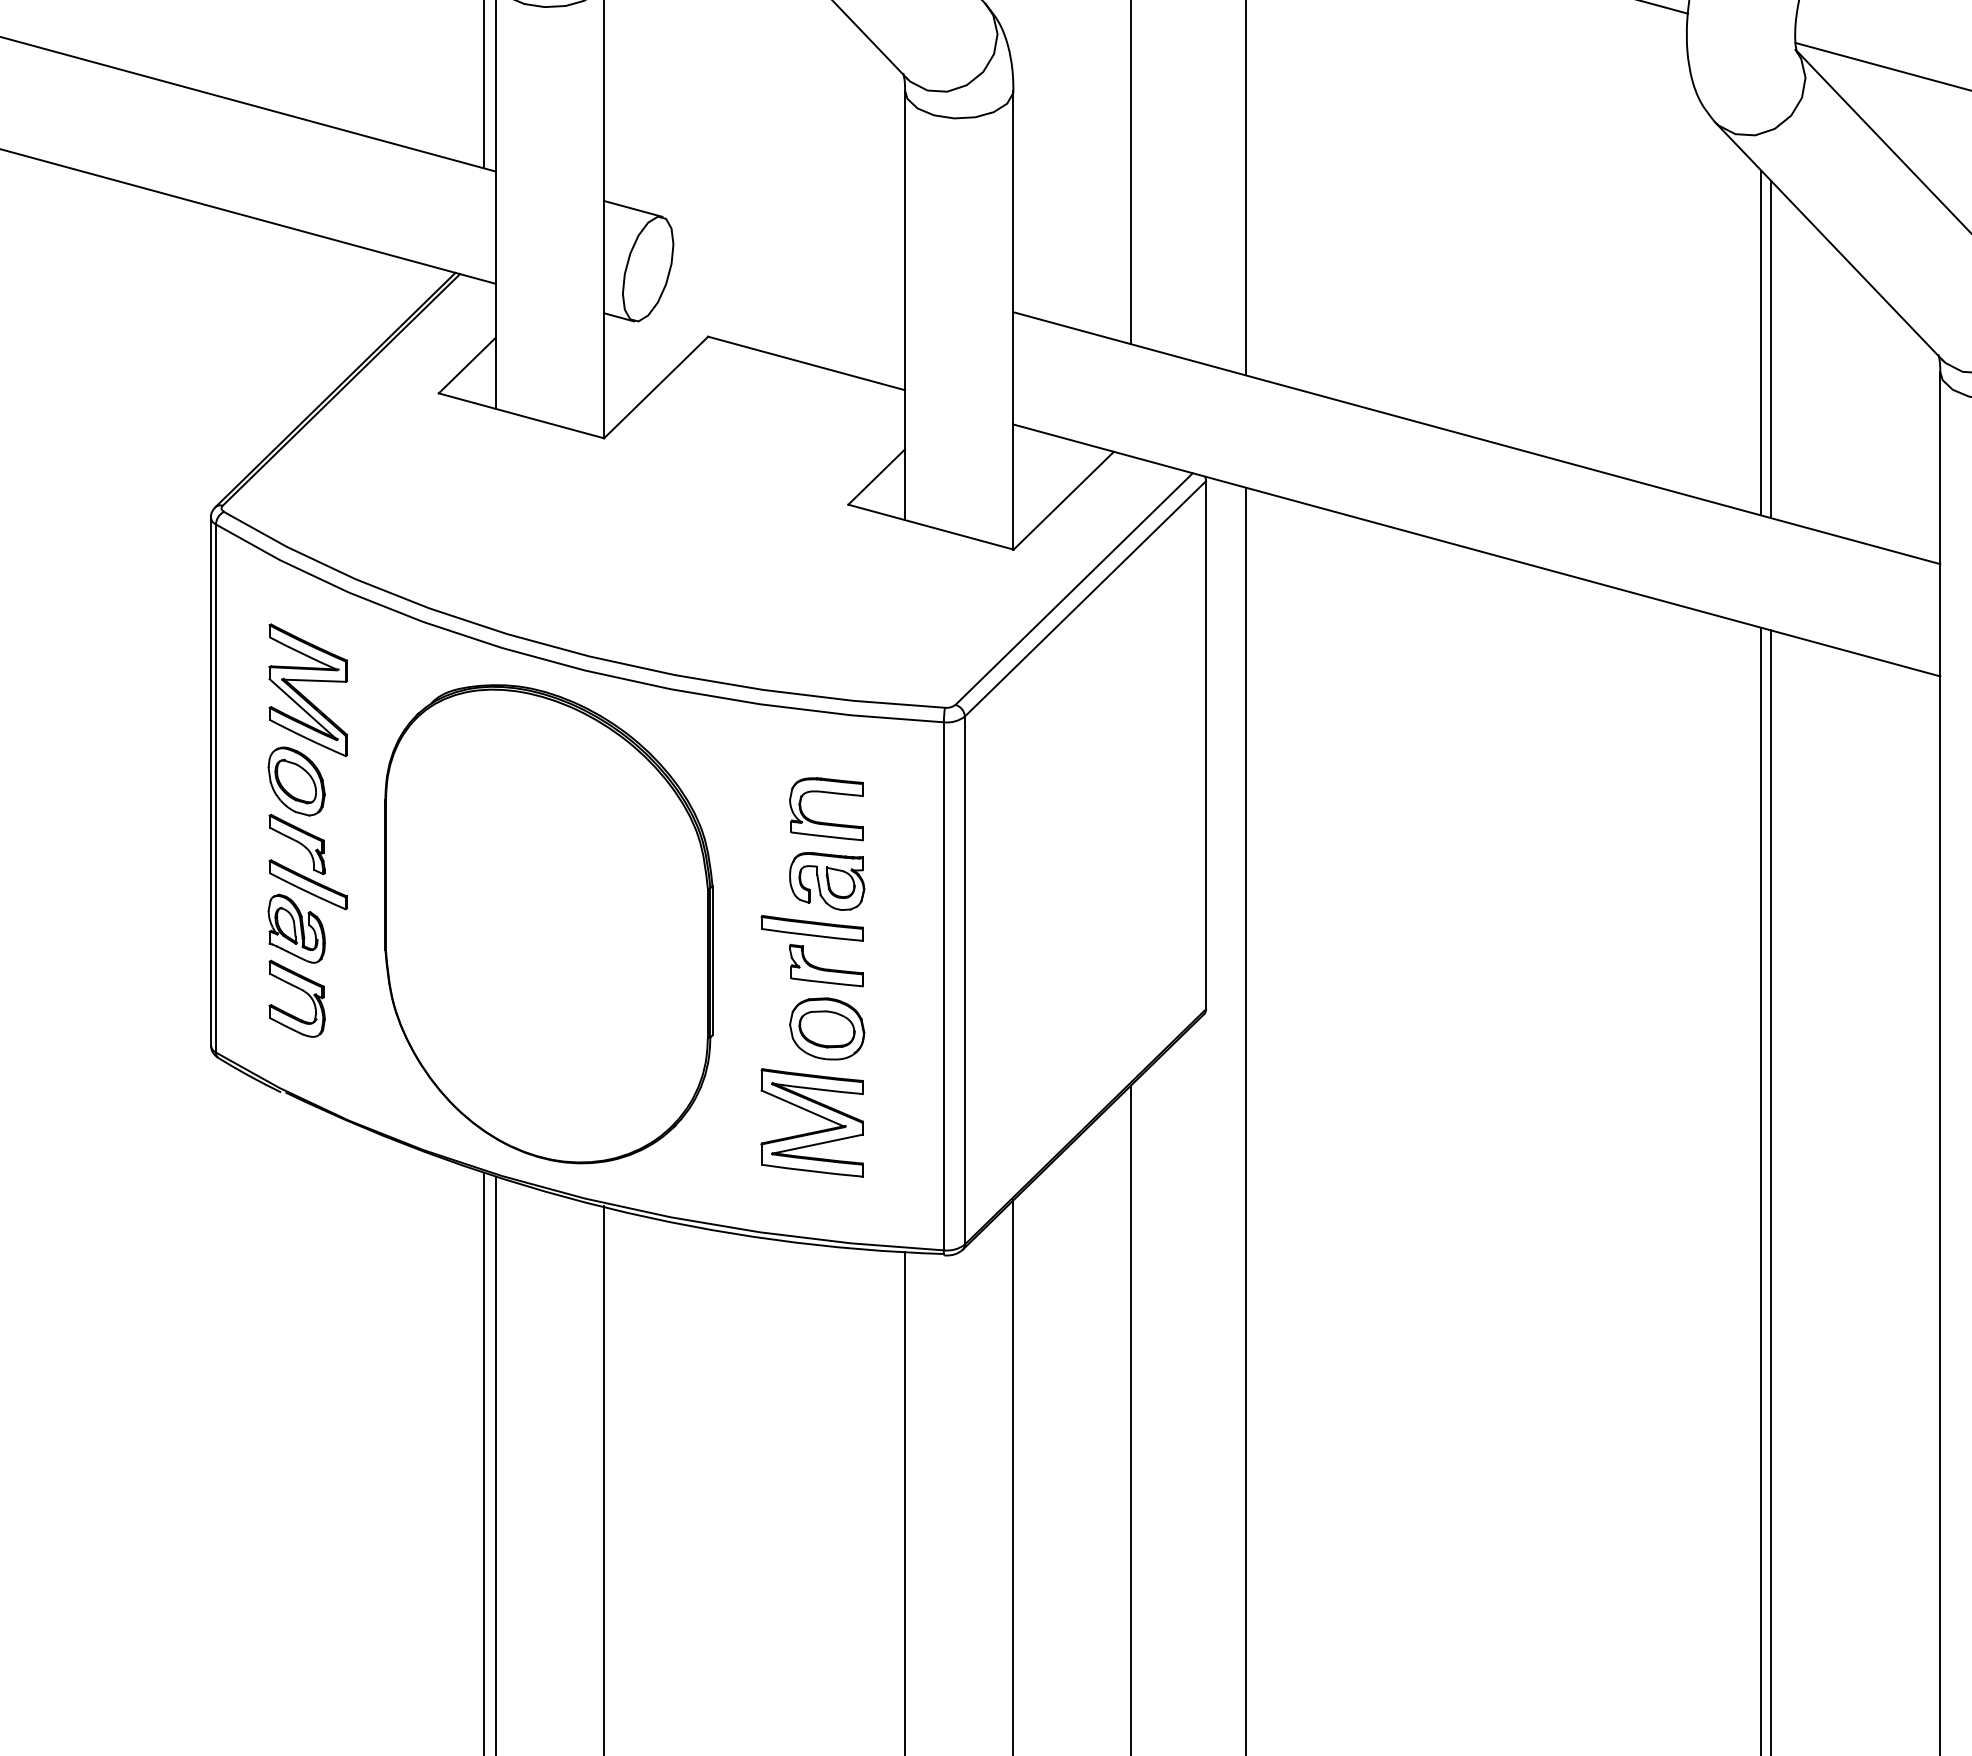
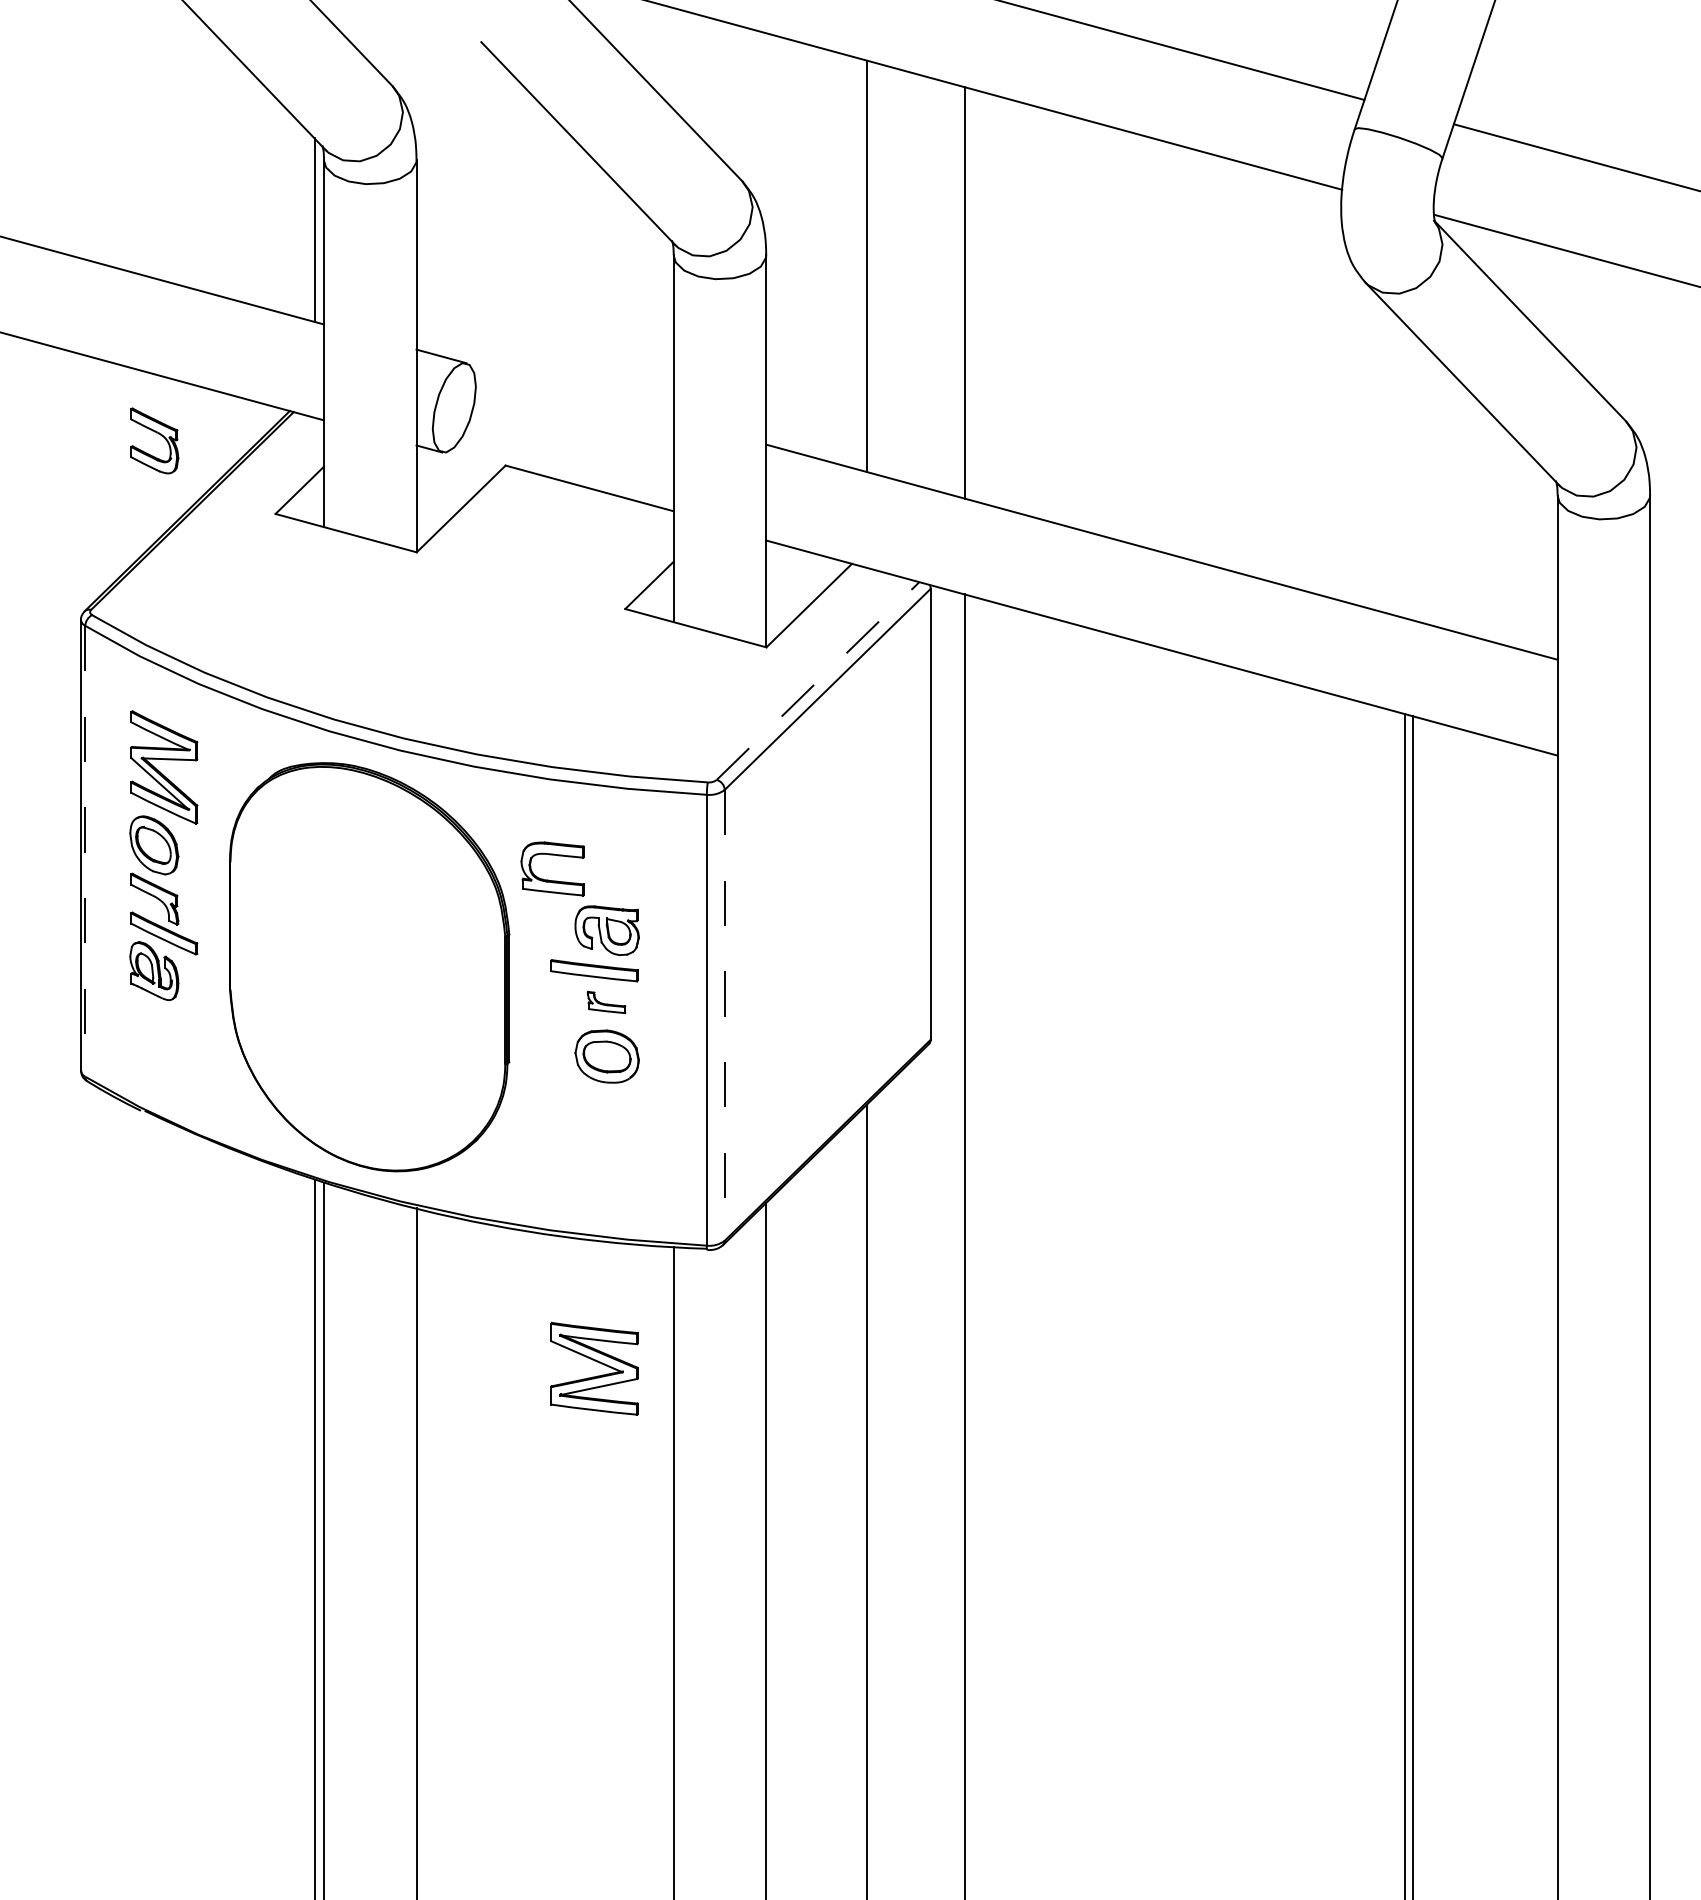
line: (1760, 342) -> (1404, 470), removed
line: (1771, 349) -> (1413, 476), removed
line: (1074, 589) -> (818, 681), solid -> dashed
line: (216, 788) -> (85, 851), solid -> dashed
part: (821, 821) -> (548, 879), moved
part: (826, 965) -> (606, 1002), size x0.6
line: (964, 980) -> (724, 1015), solid -> dashed
part: (301, 991) -> (158, 434), moved
part: (815, 1115) -> (597, 1362), moved

